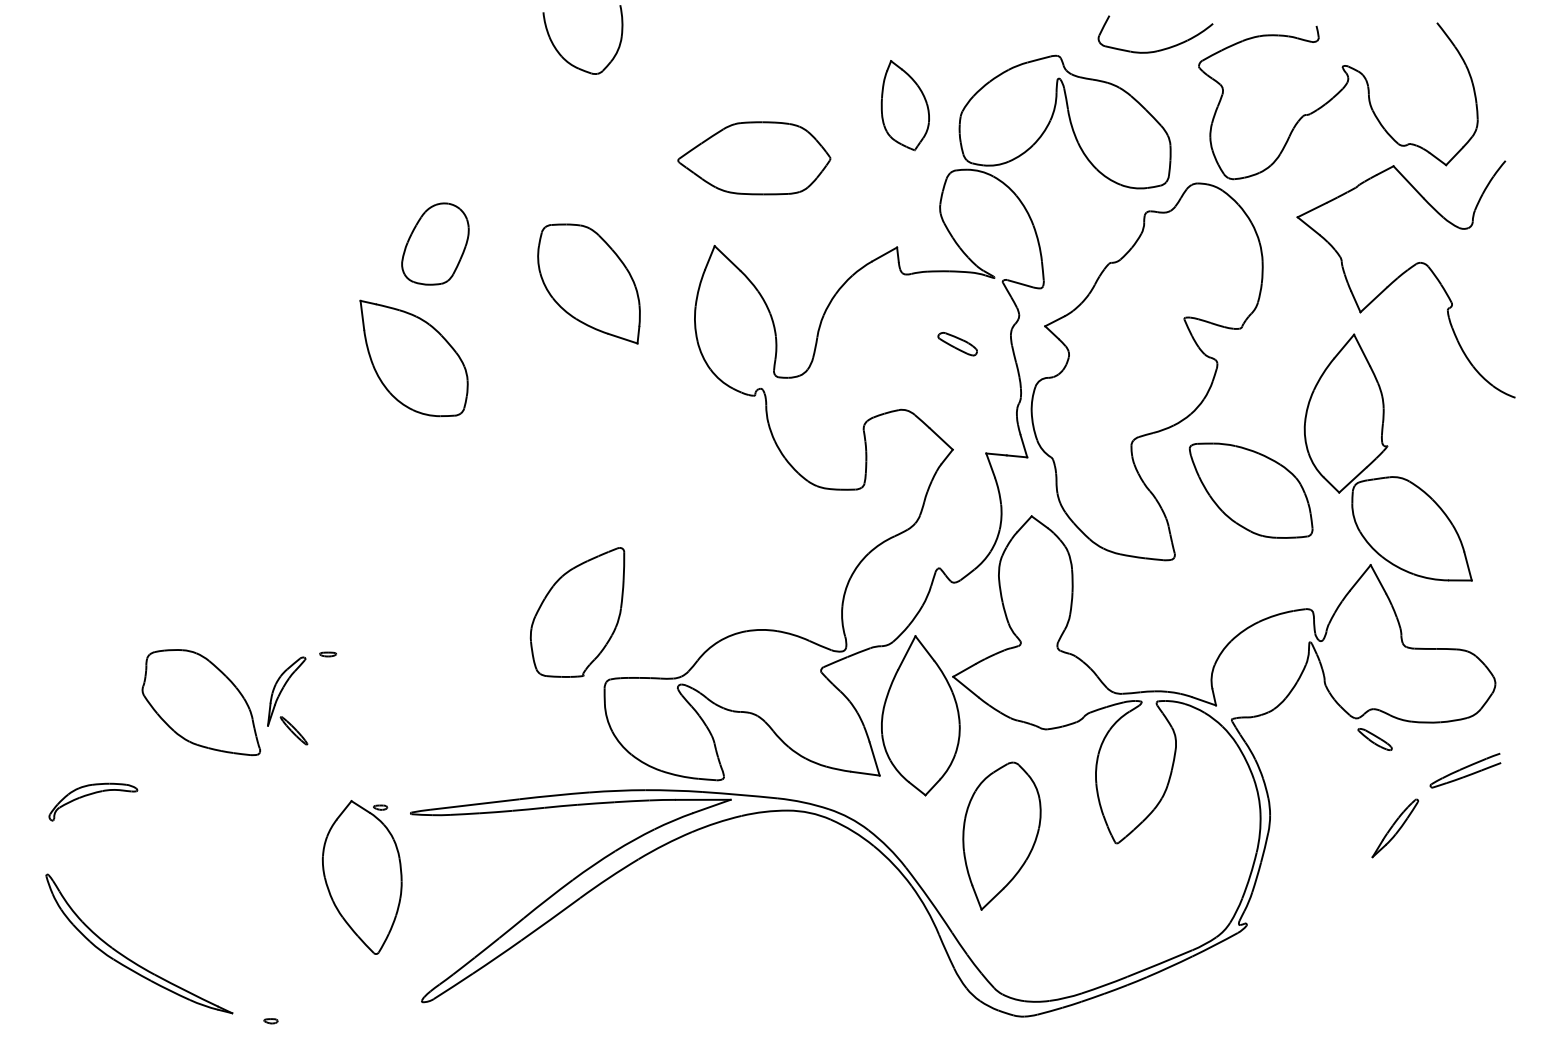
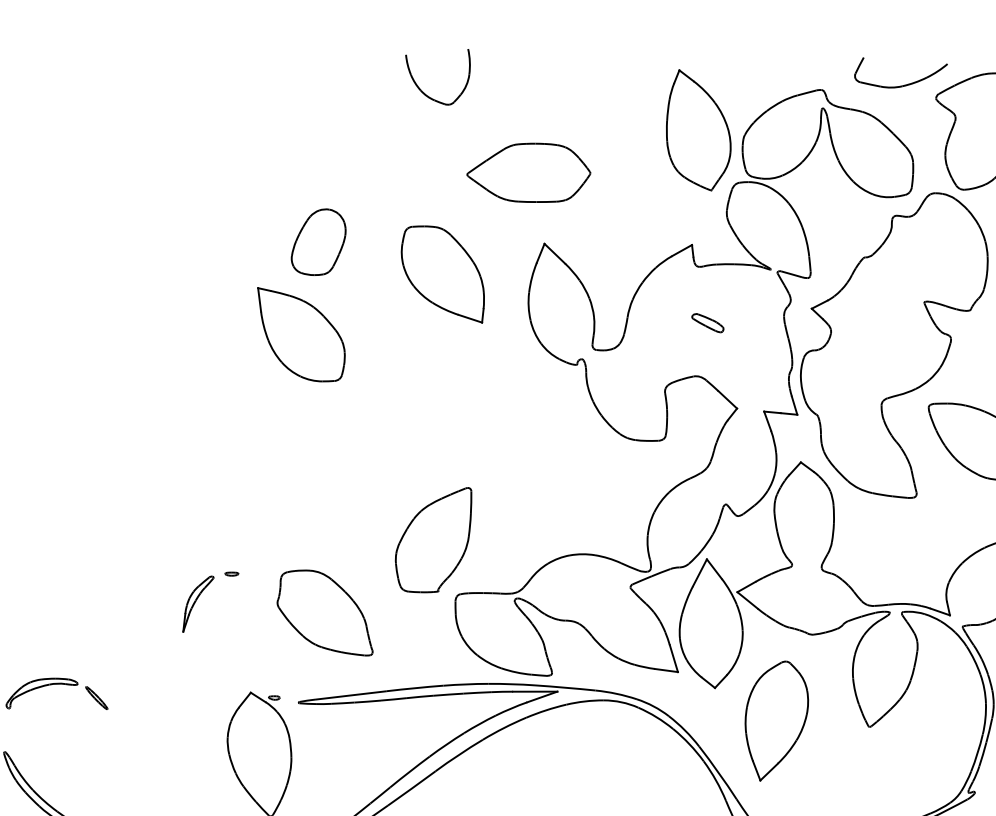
part: (905, 105) -> (698, 130), size x1.67
part: (754, 158) -> (529, 173), moved
part: (957, 344) -> (707, 323), moved
part: (200, 702) -> (324, 612), moved
part: (293, 730) -> (96, 697), moved

